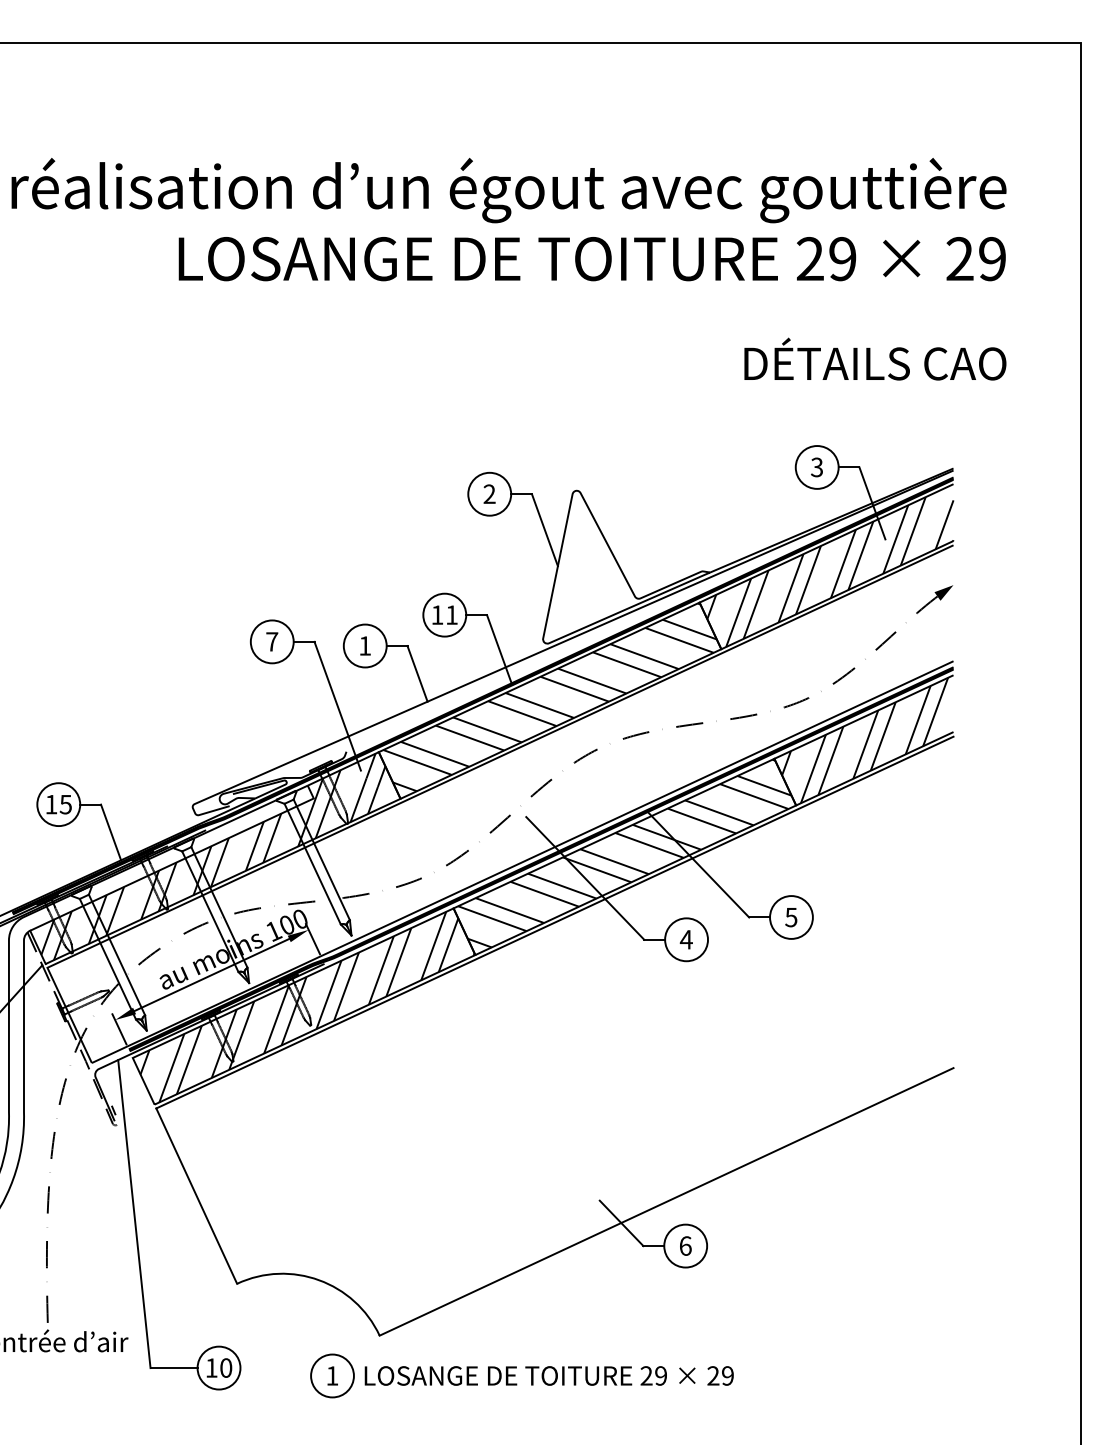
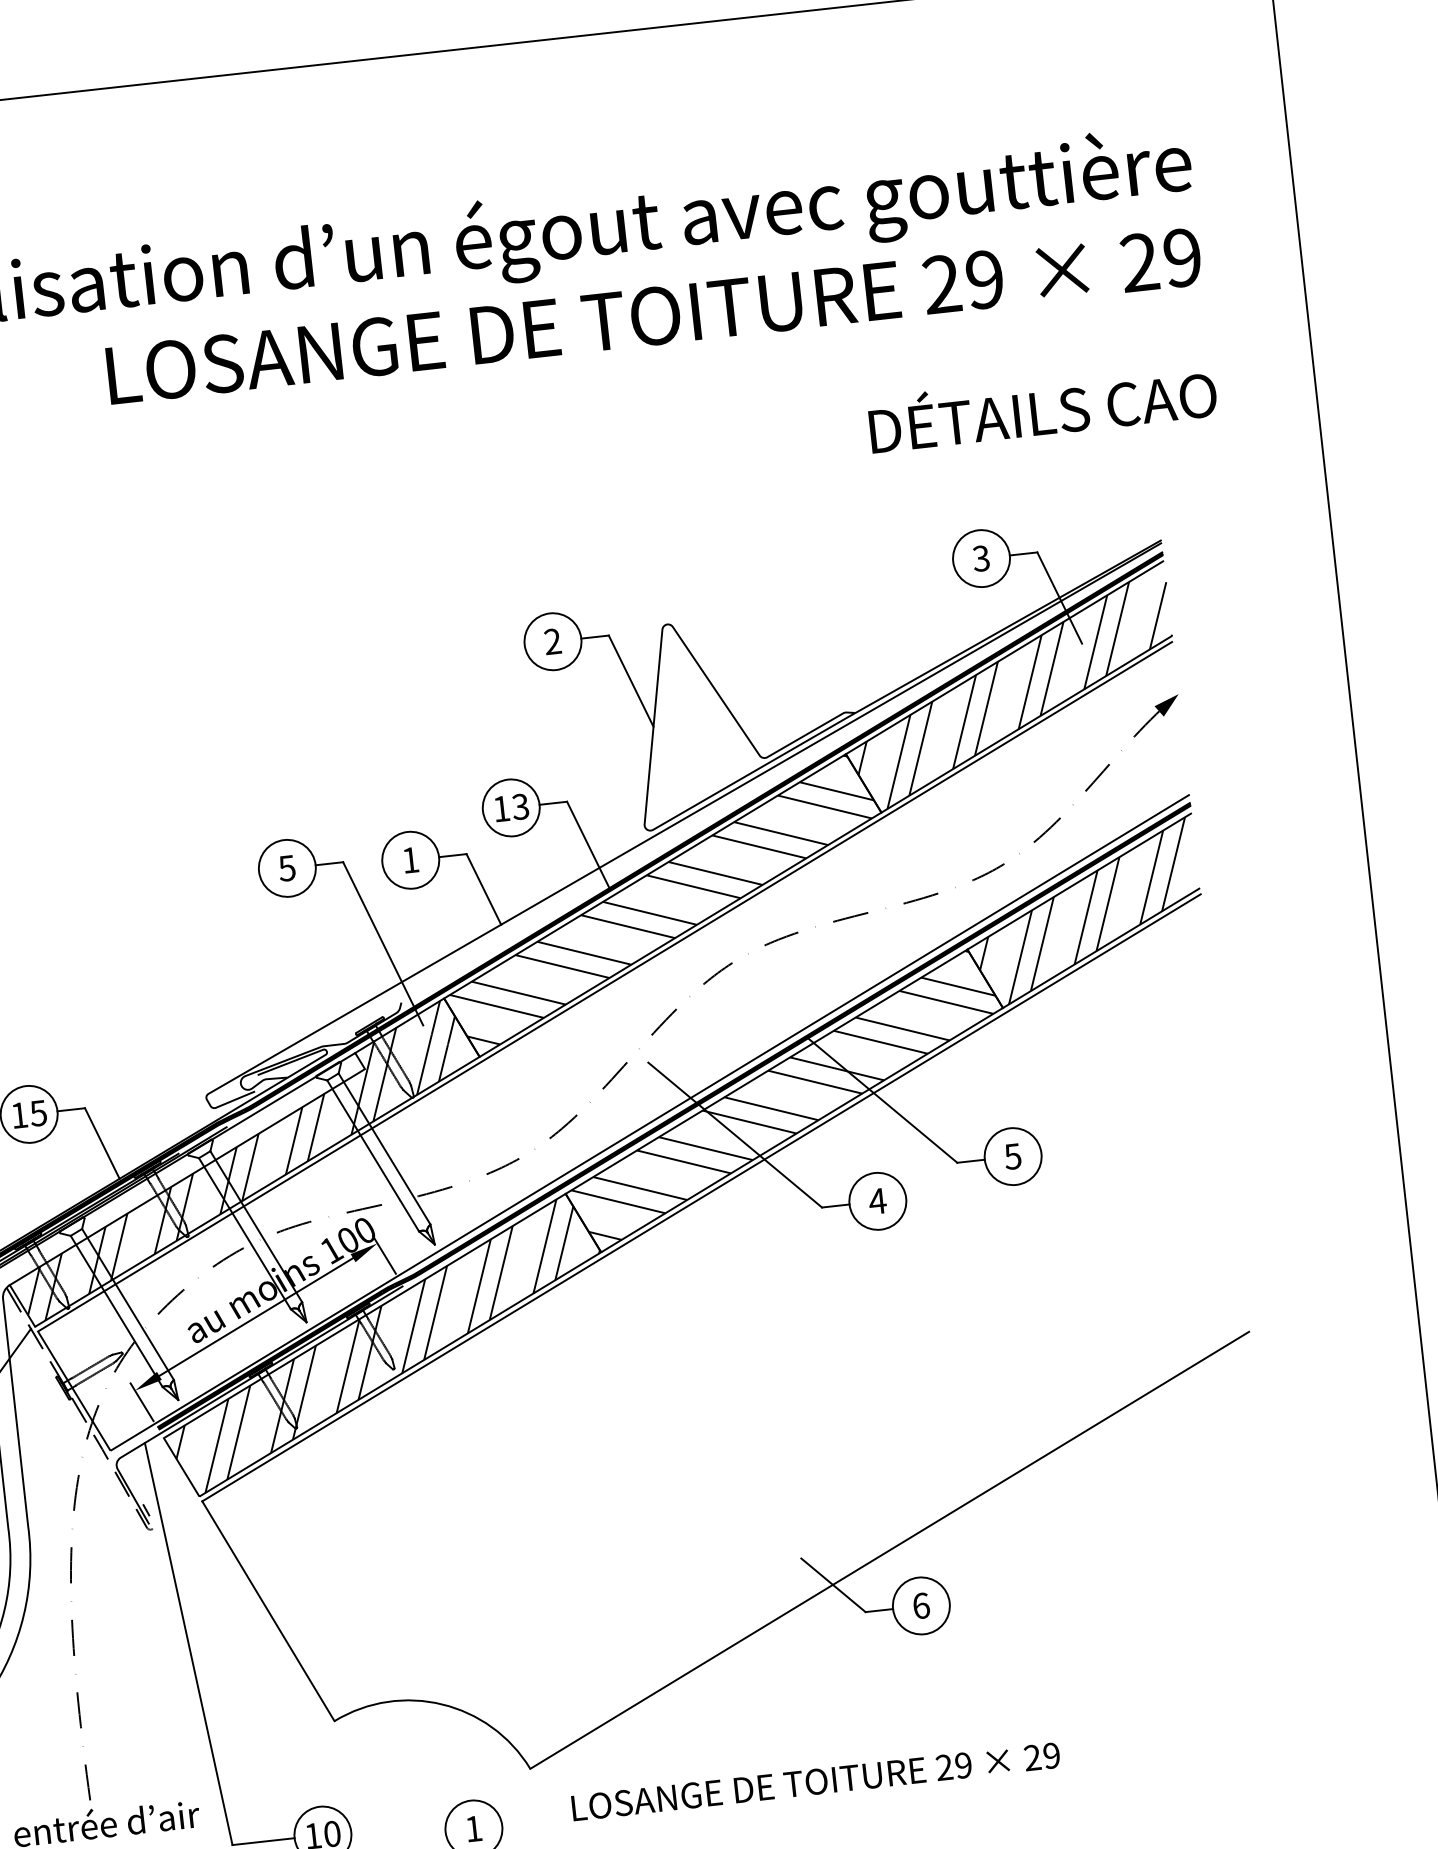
text: (451, 614) -> (520, 806), 11 -> 13
text: (272, 641) -> (287, 867), 7 -> 5
text: (548, 1375) -> (814, 1781), moved

